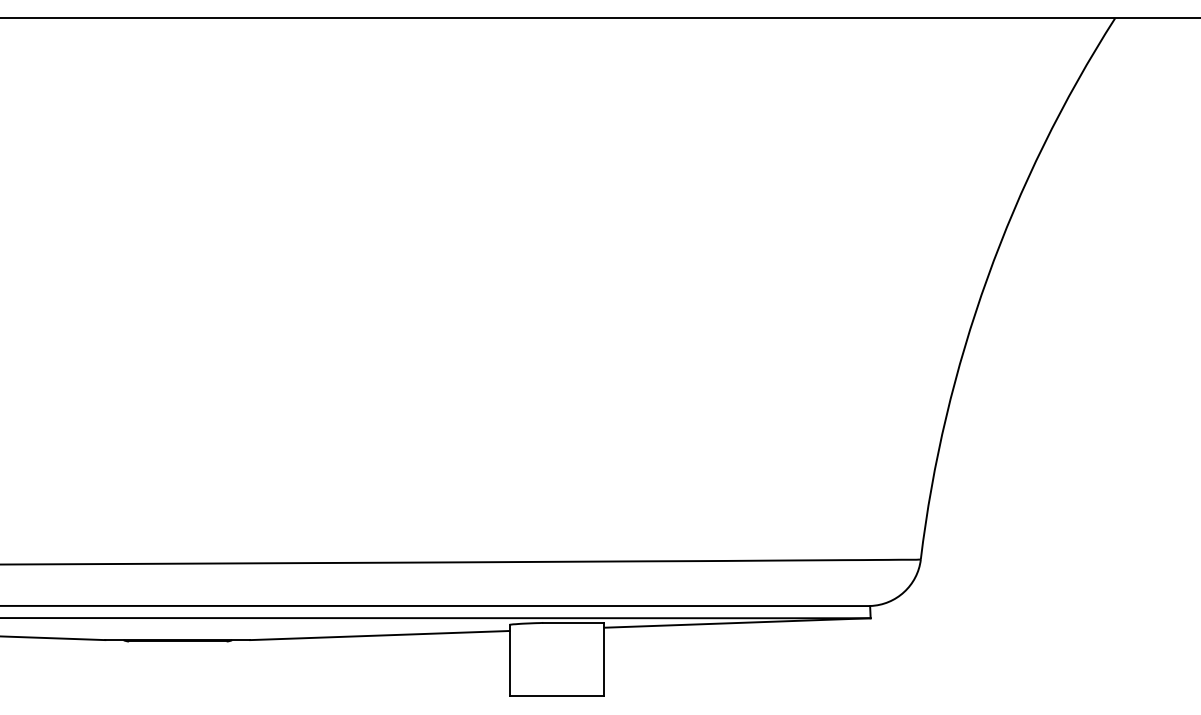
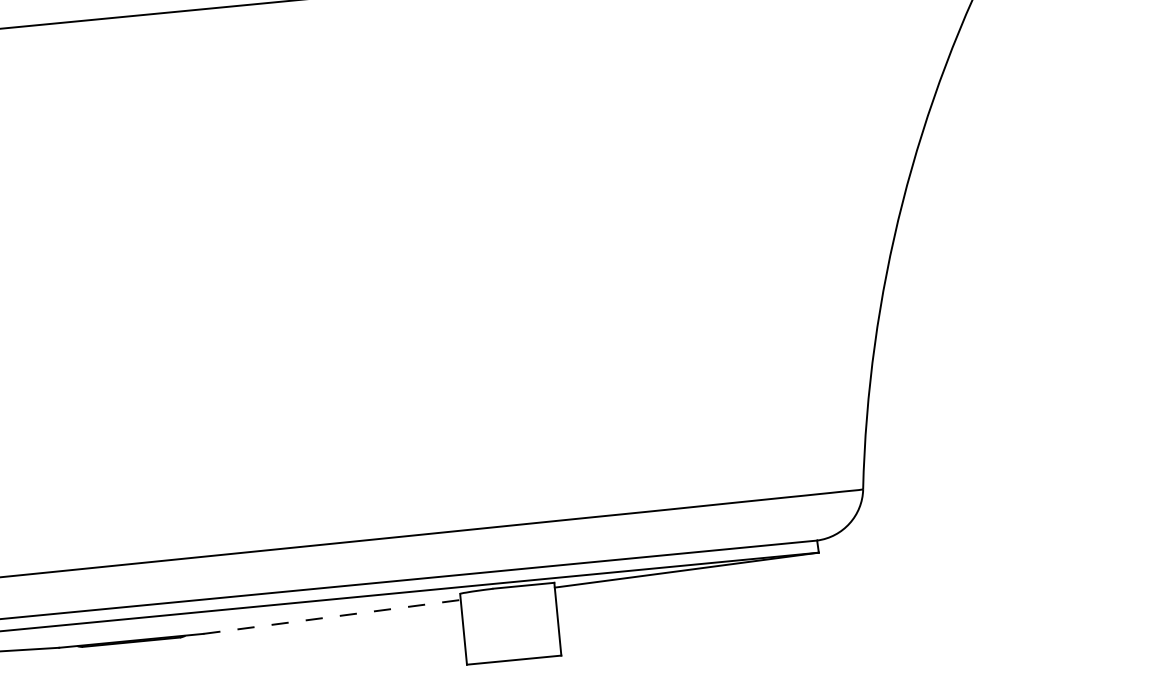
line: (379, 635) -> (331, 616), solid -> dashed

